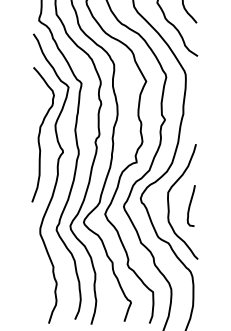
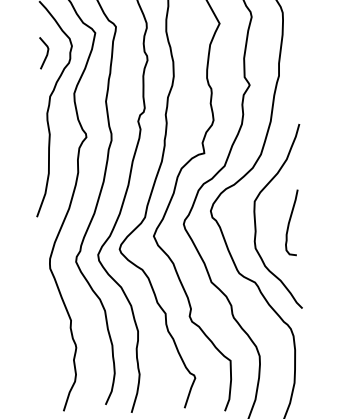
line: (37, 100) -> (45, 54), added

